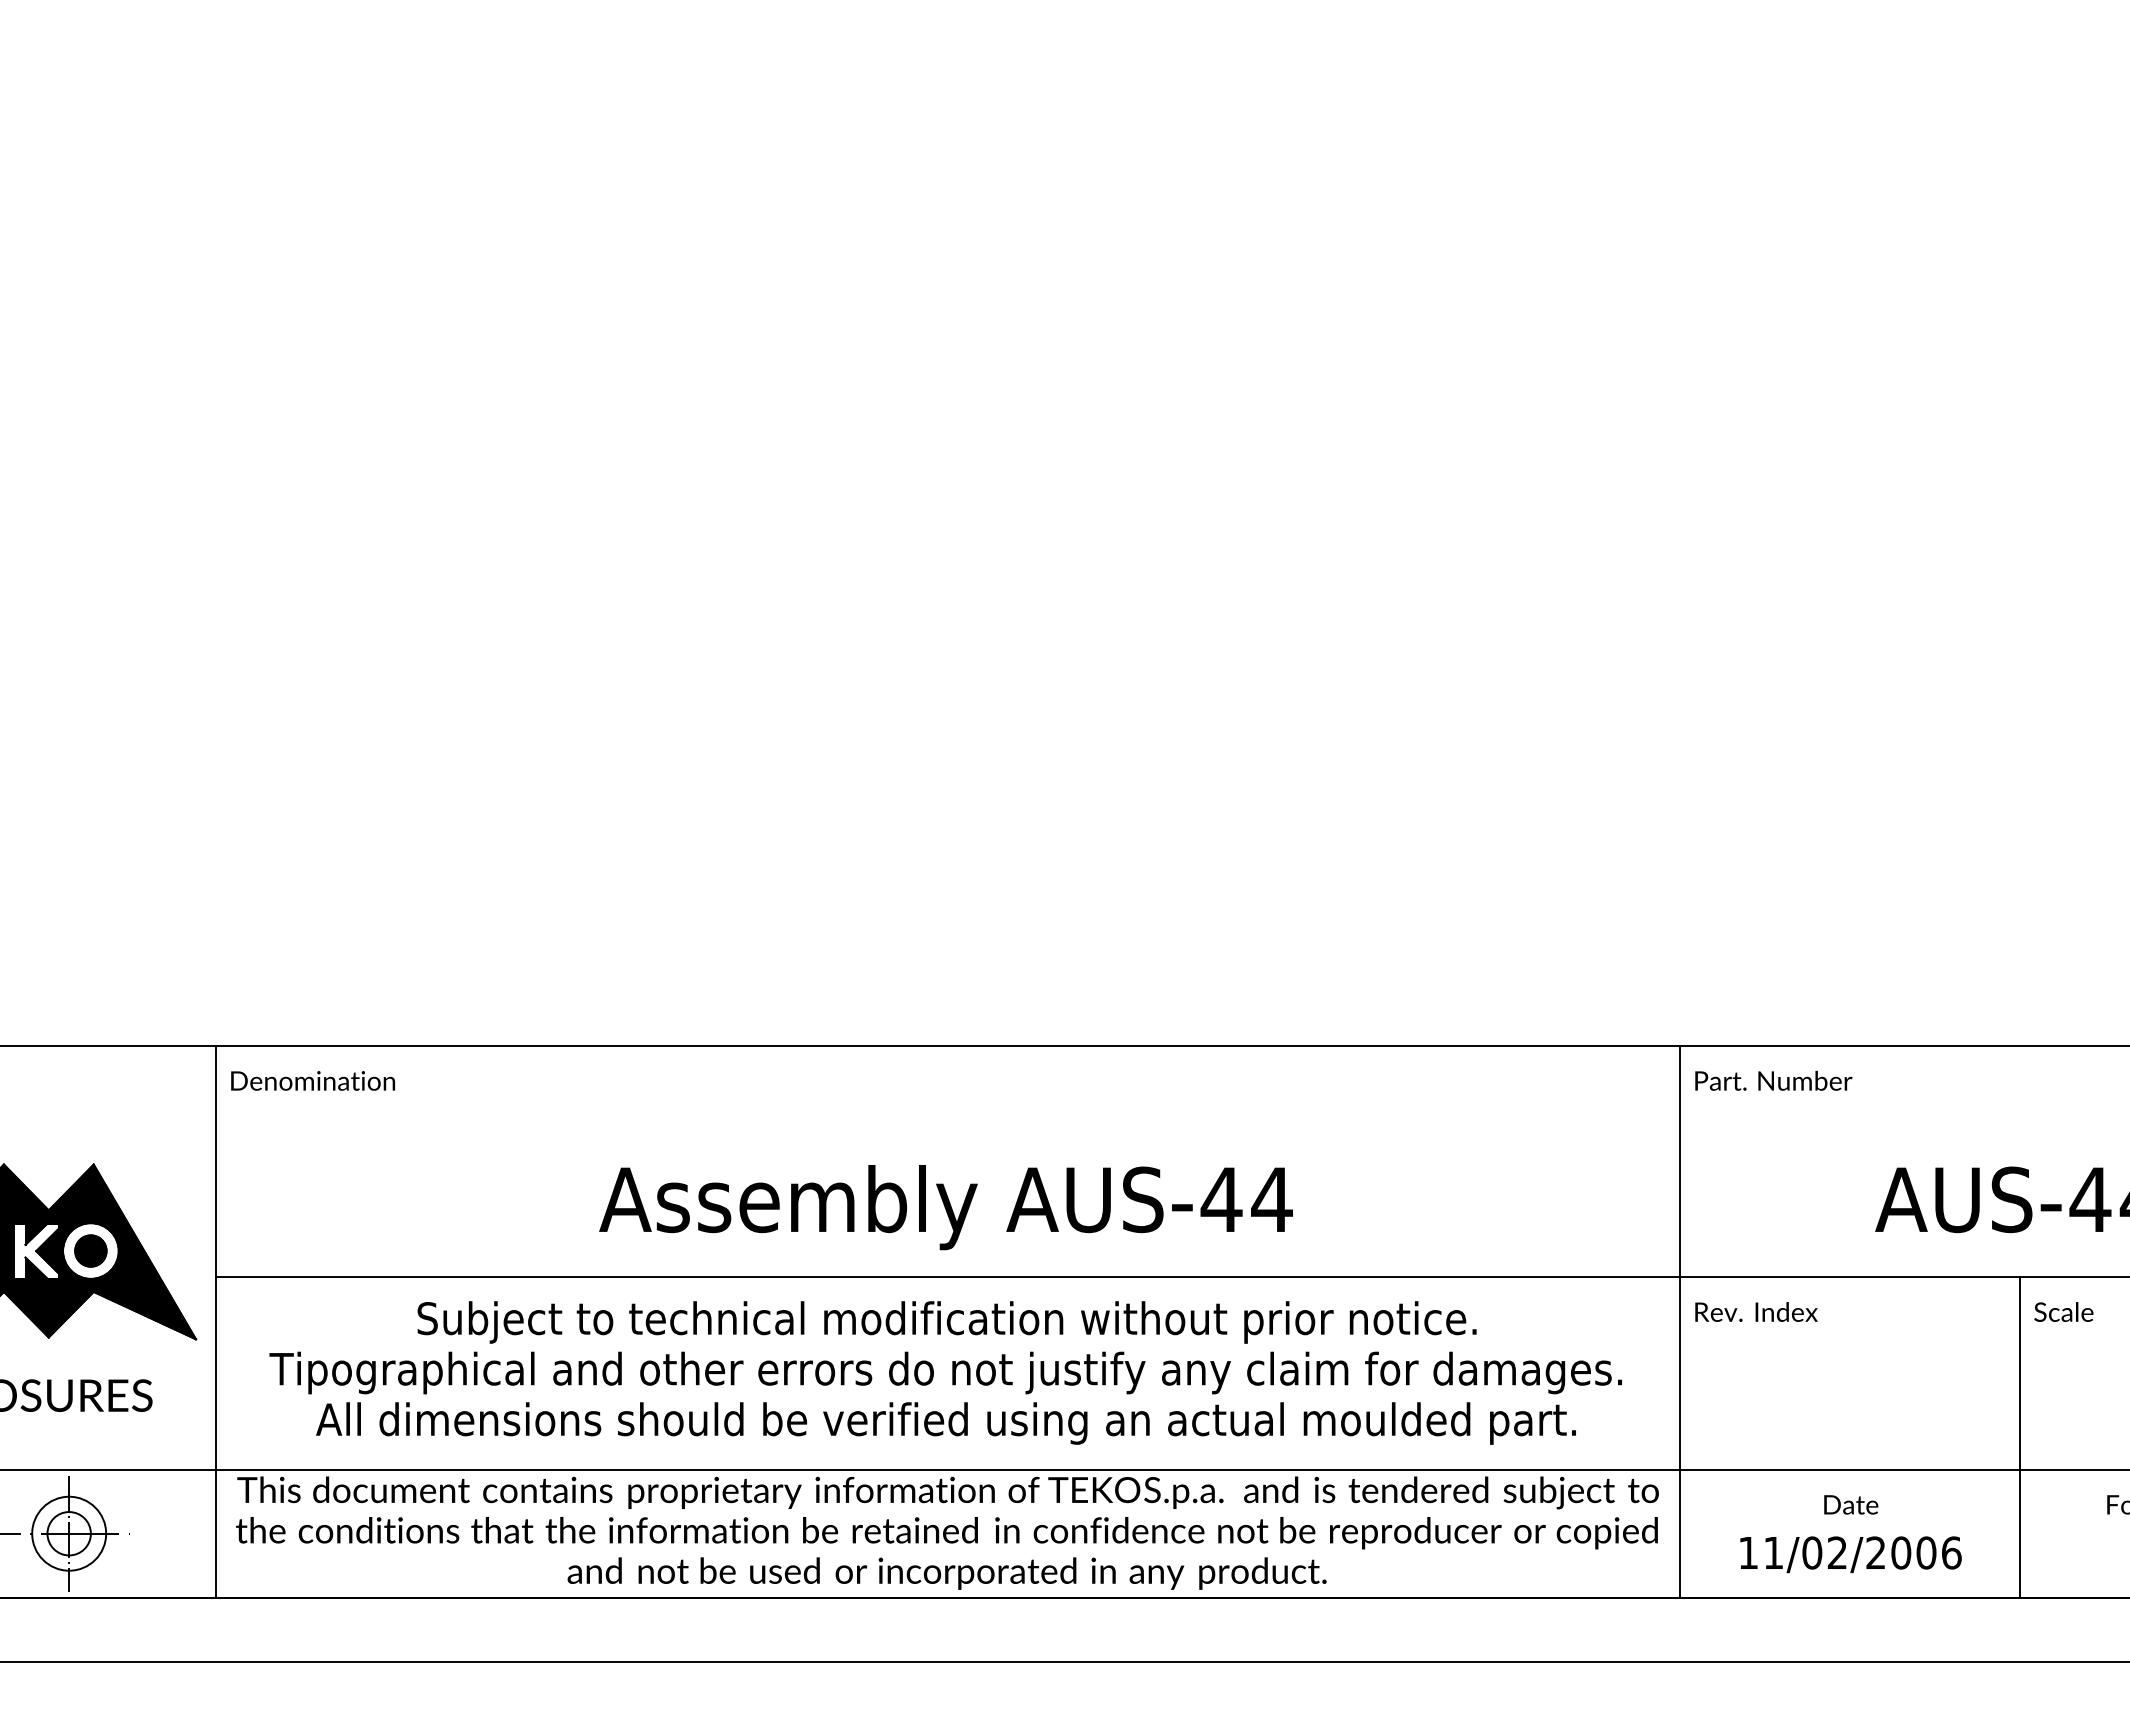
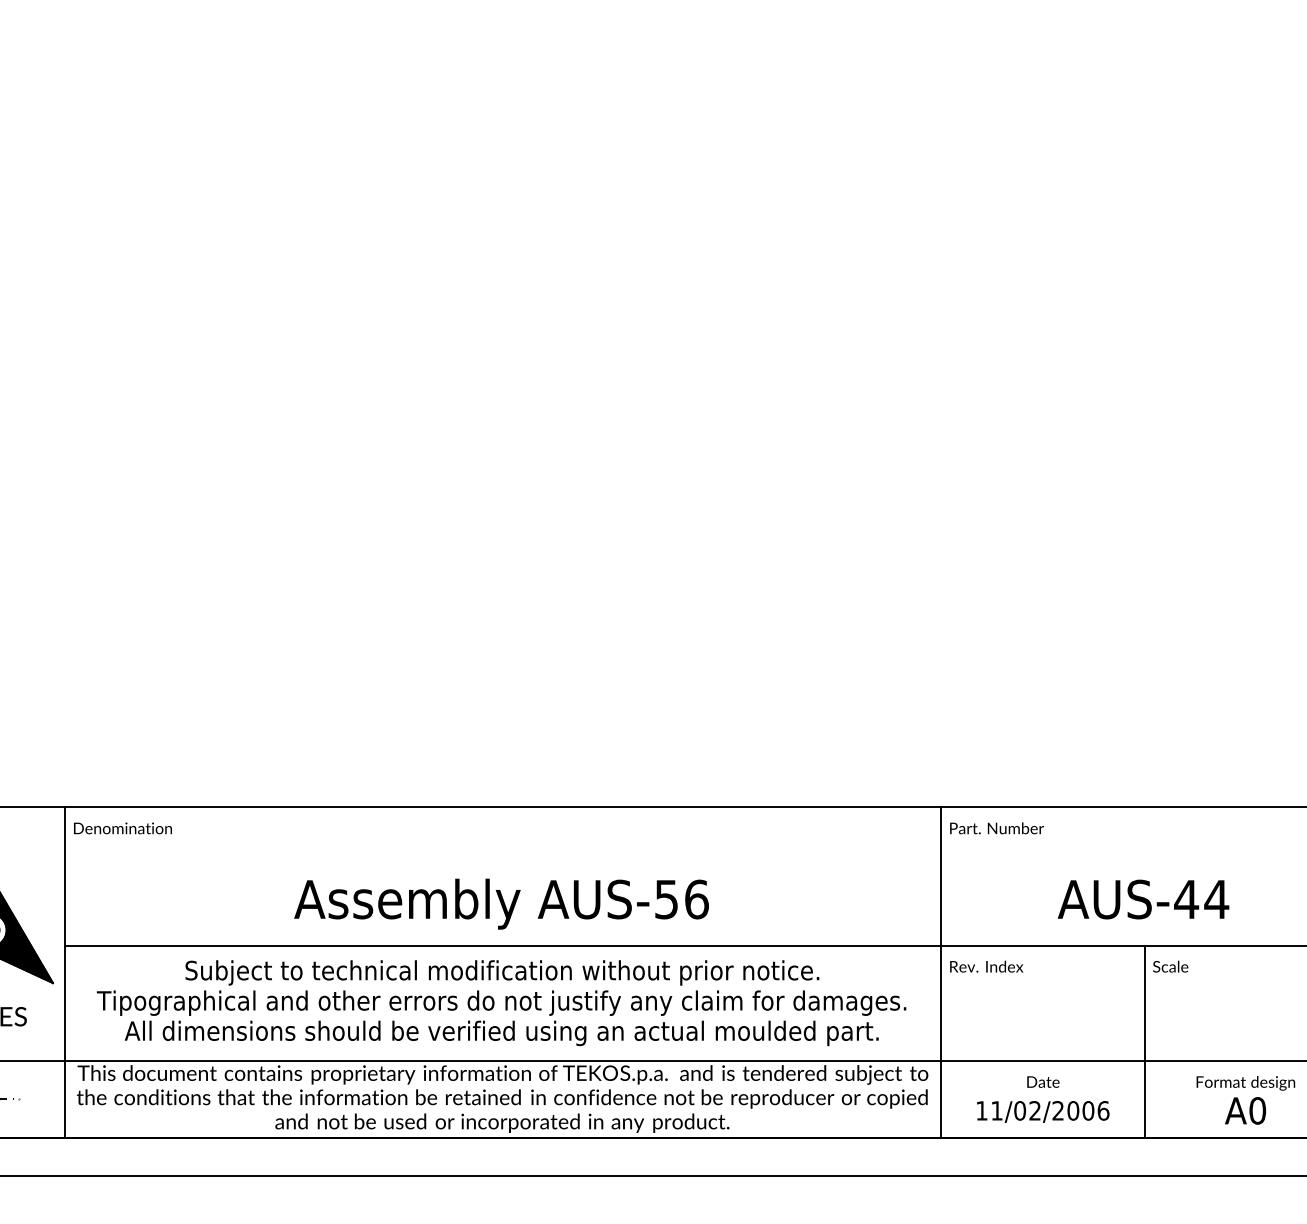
text: (1246, 1199) -> (681, 899), AUS-44 -> AUS-56

